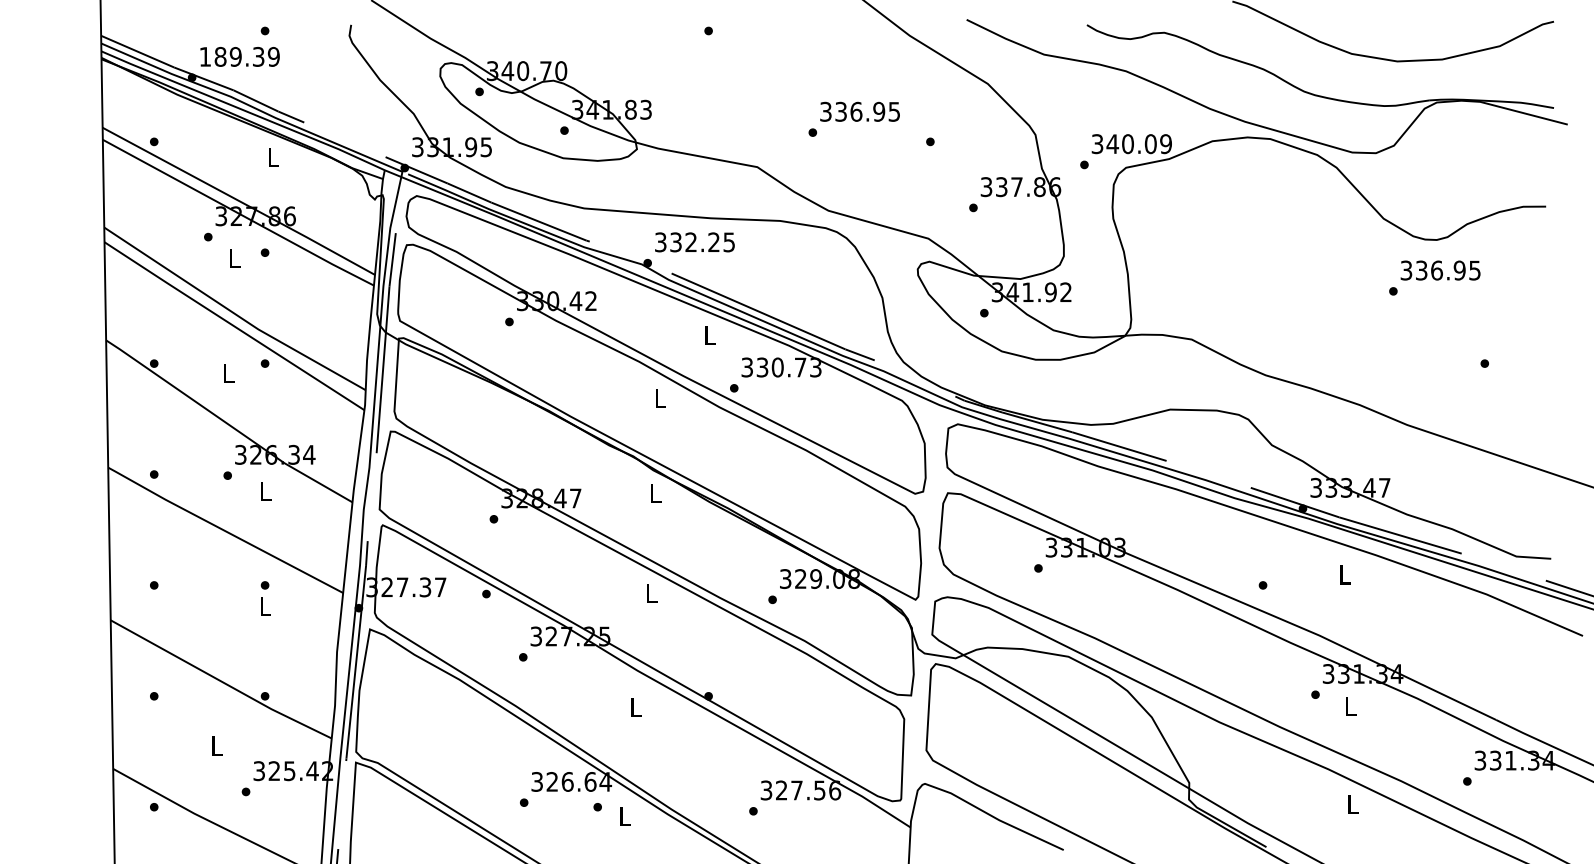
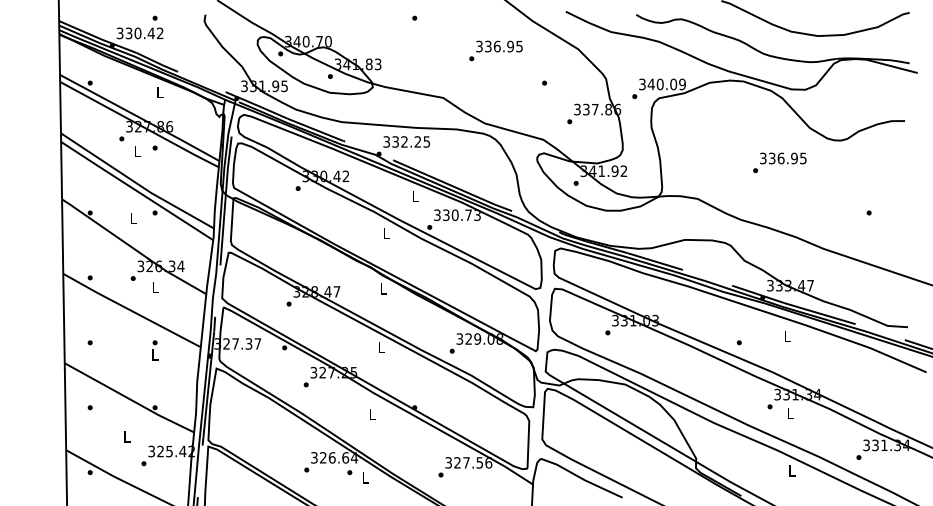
text: (238, 57) -> (139, 33), 189.39 -> 330.42
text: (853, 118) -> (495, 50), moved
text: (1434, 277) -> (779, 162), moved

